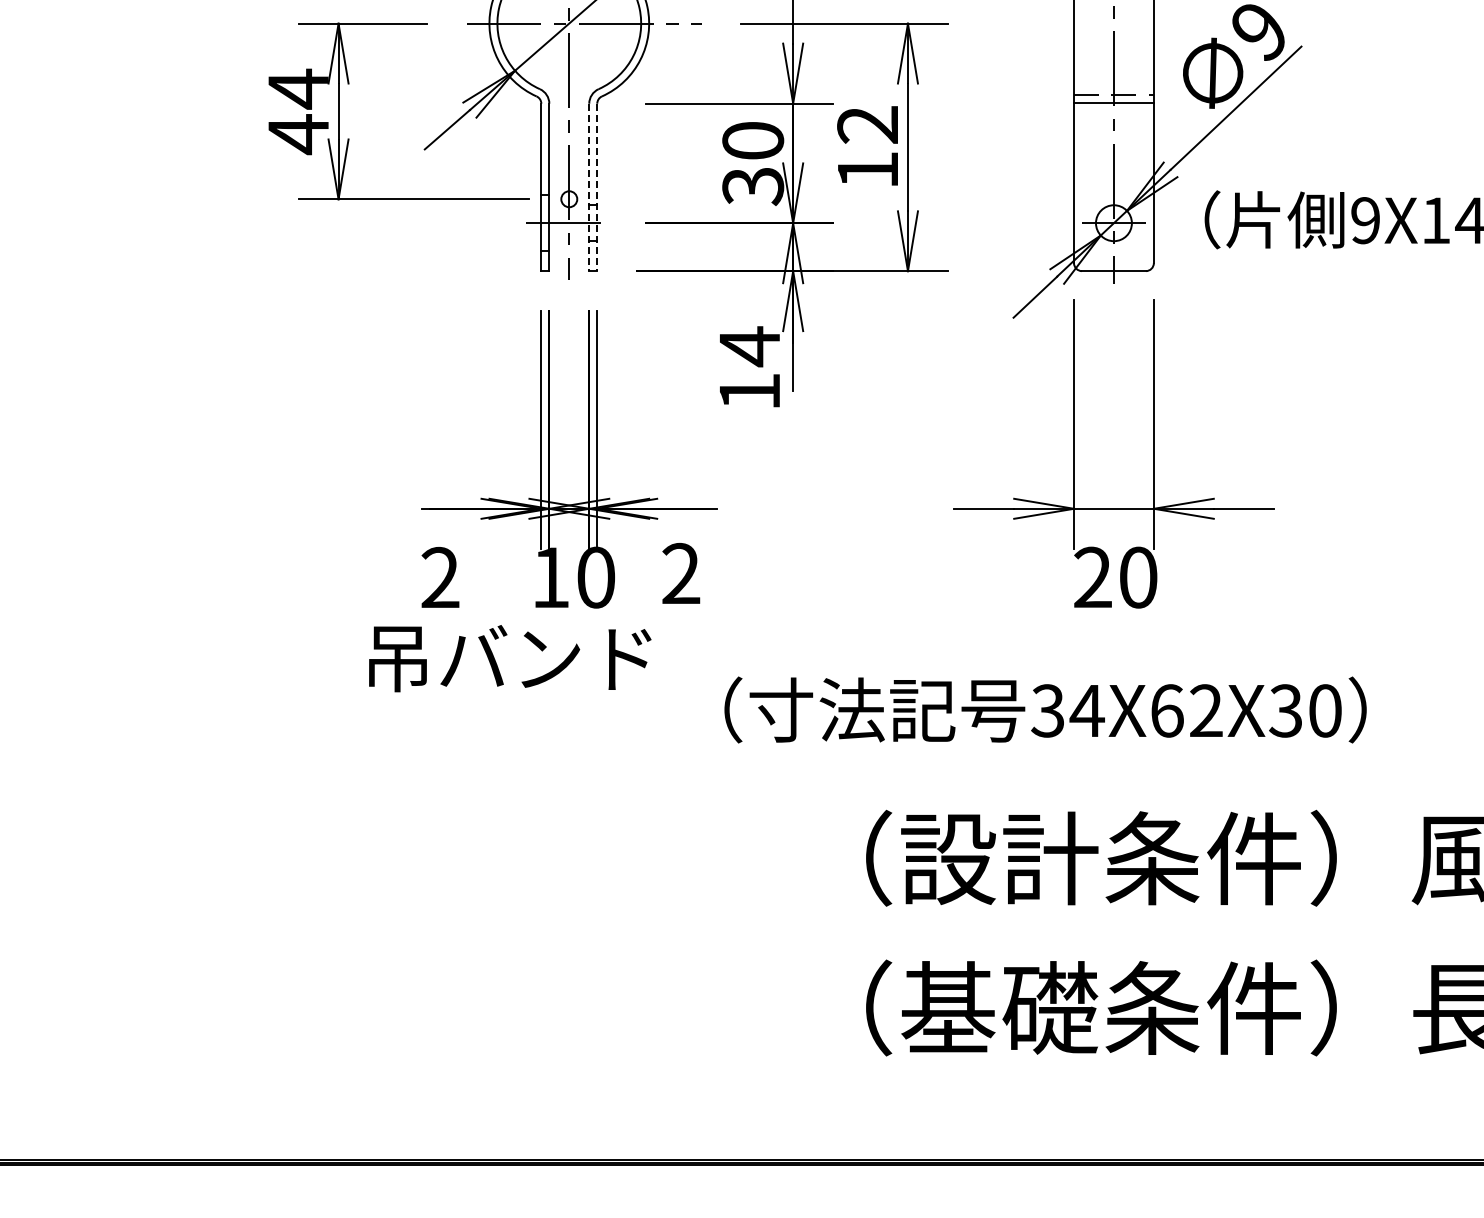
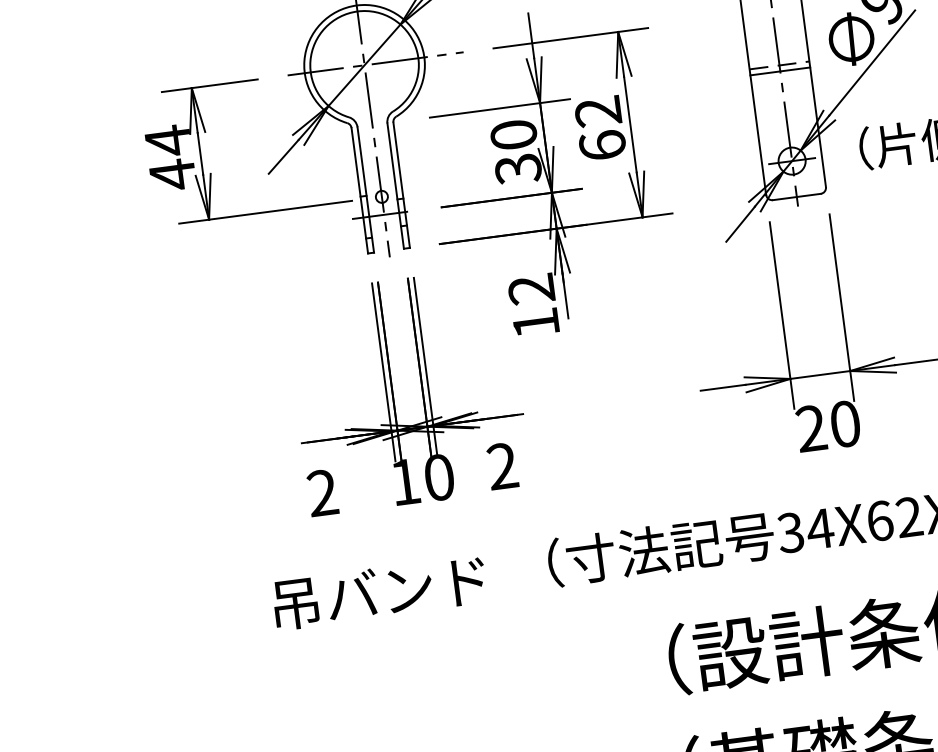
text: (867, 169) -> (602, 145), 12 -> 62
line: (589, 187) -> (395, 186), dashed -> solid
line: (597, 187) -> (401, 185), dashed -> solid
text: (748, 346) -> (530, 289), 14 -> 12
text: (510, 658) -> (380, 592), moved

